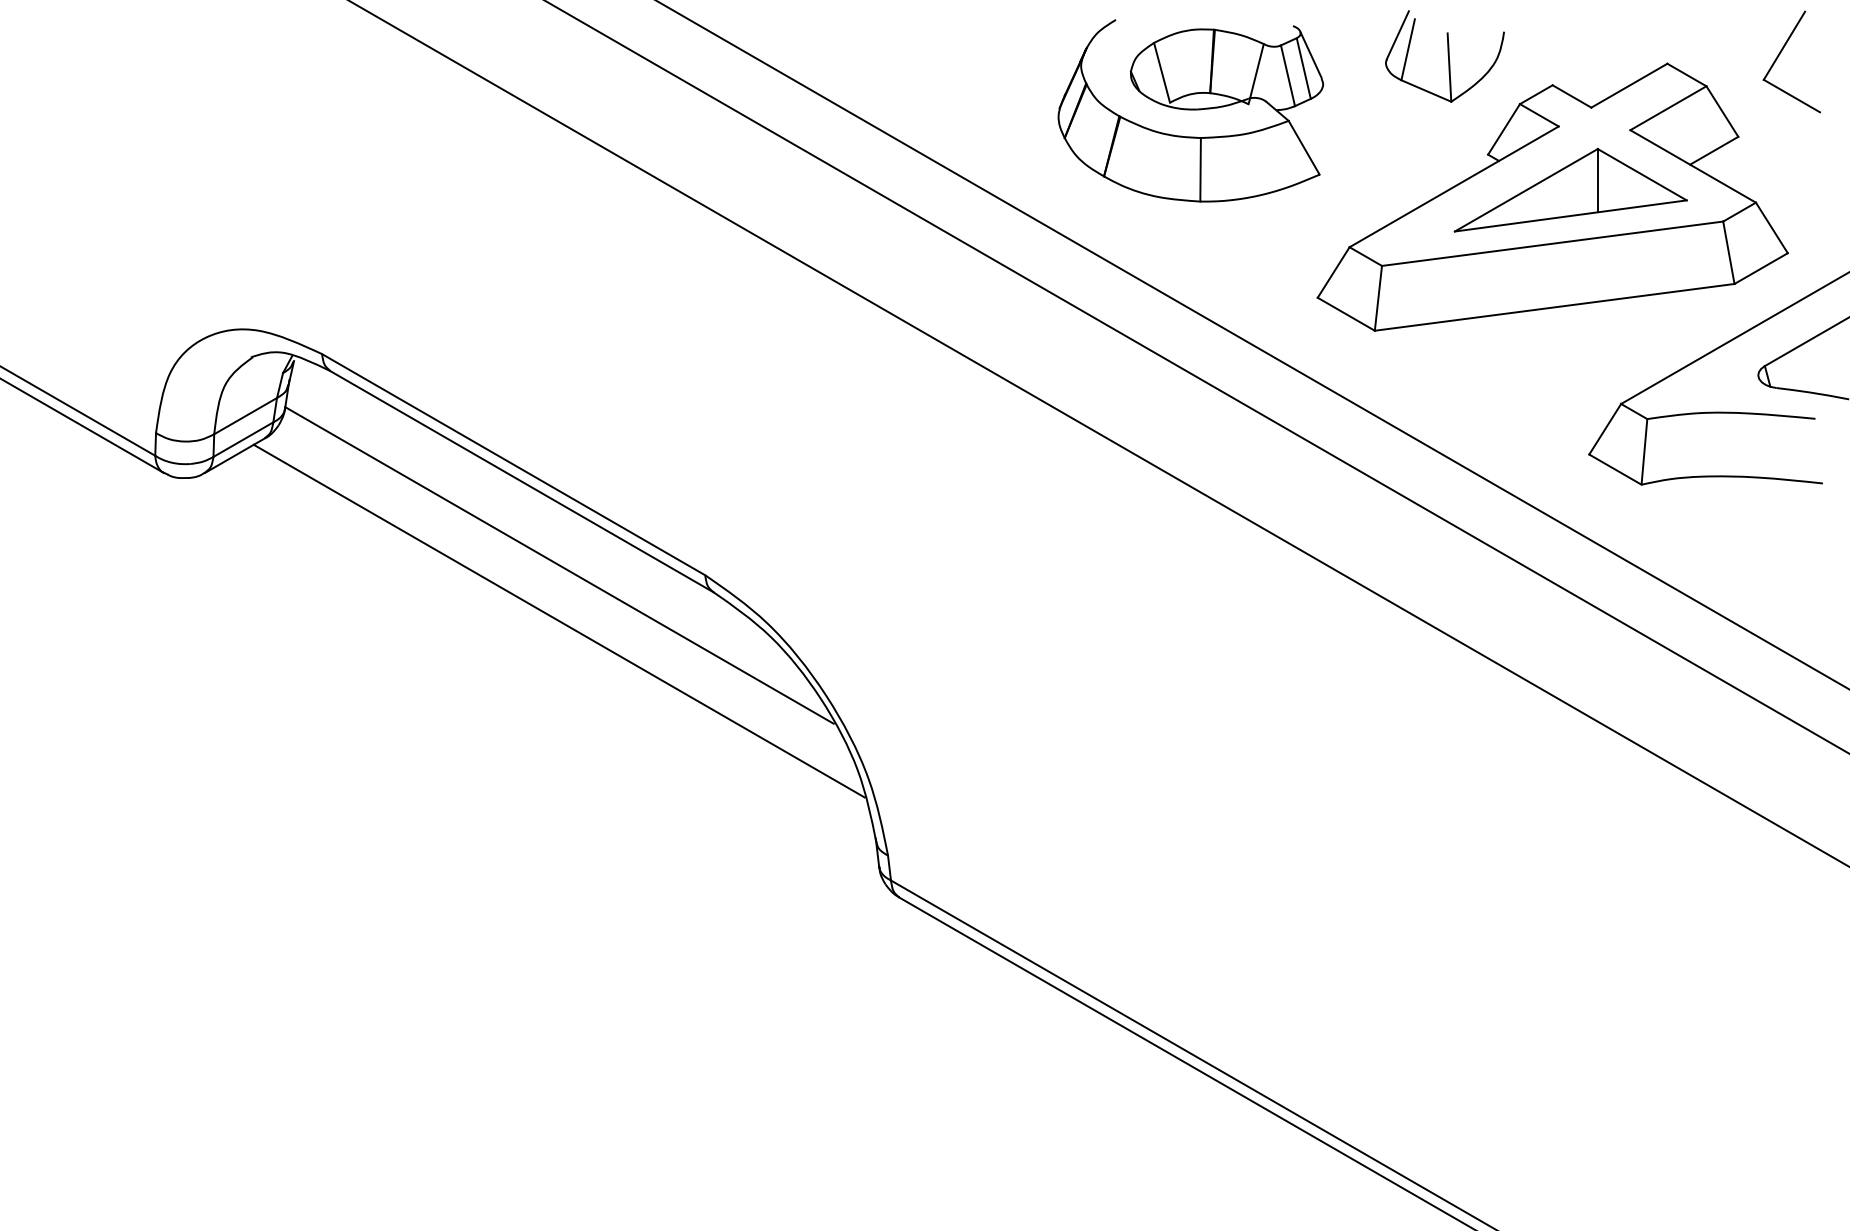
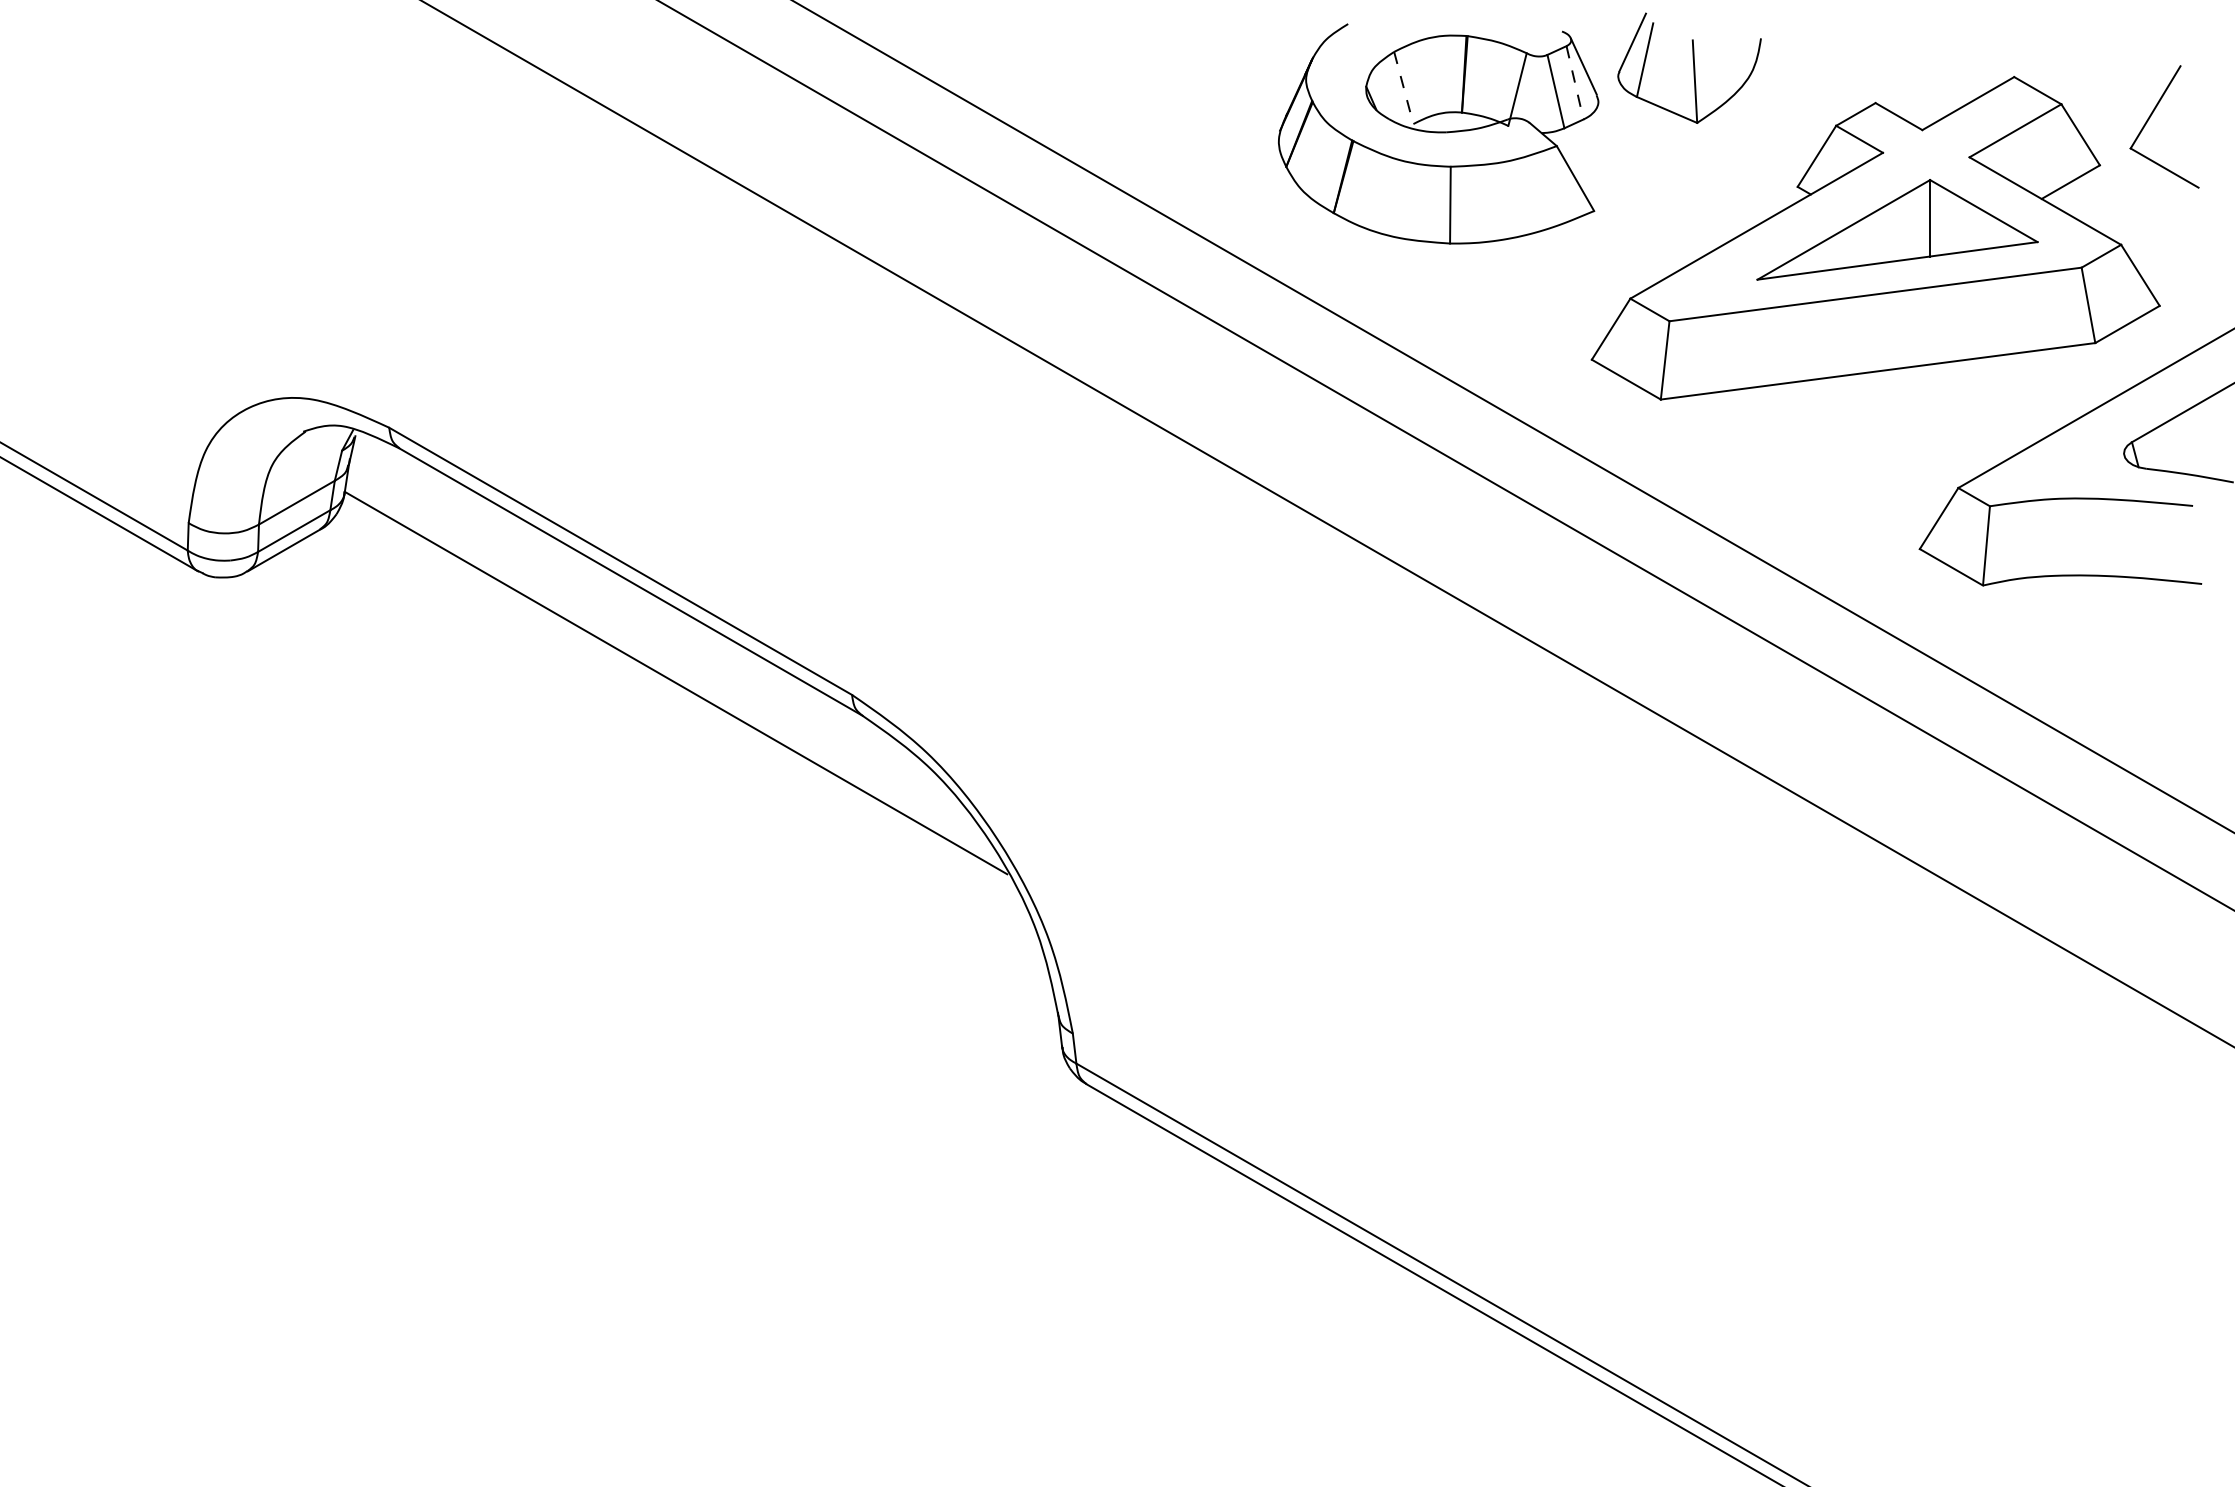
part: (1781, 53) -> (2151, 116), moved
part: (1444, 55) -> (1689, 67), moved
line: (1304, 68) -> (1575, 82), solid -> dashed
line: (1161, 73) -> (1403, 88), solid -> dashed
line: (559, 621) -> (675, 750), removed

